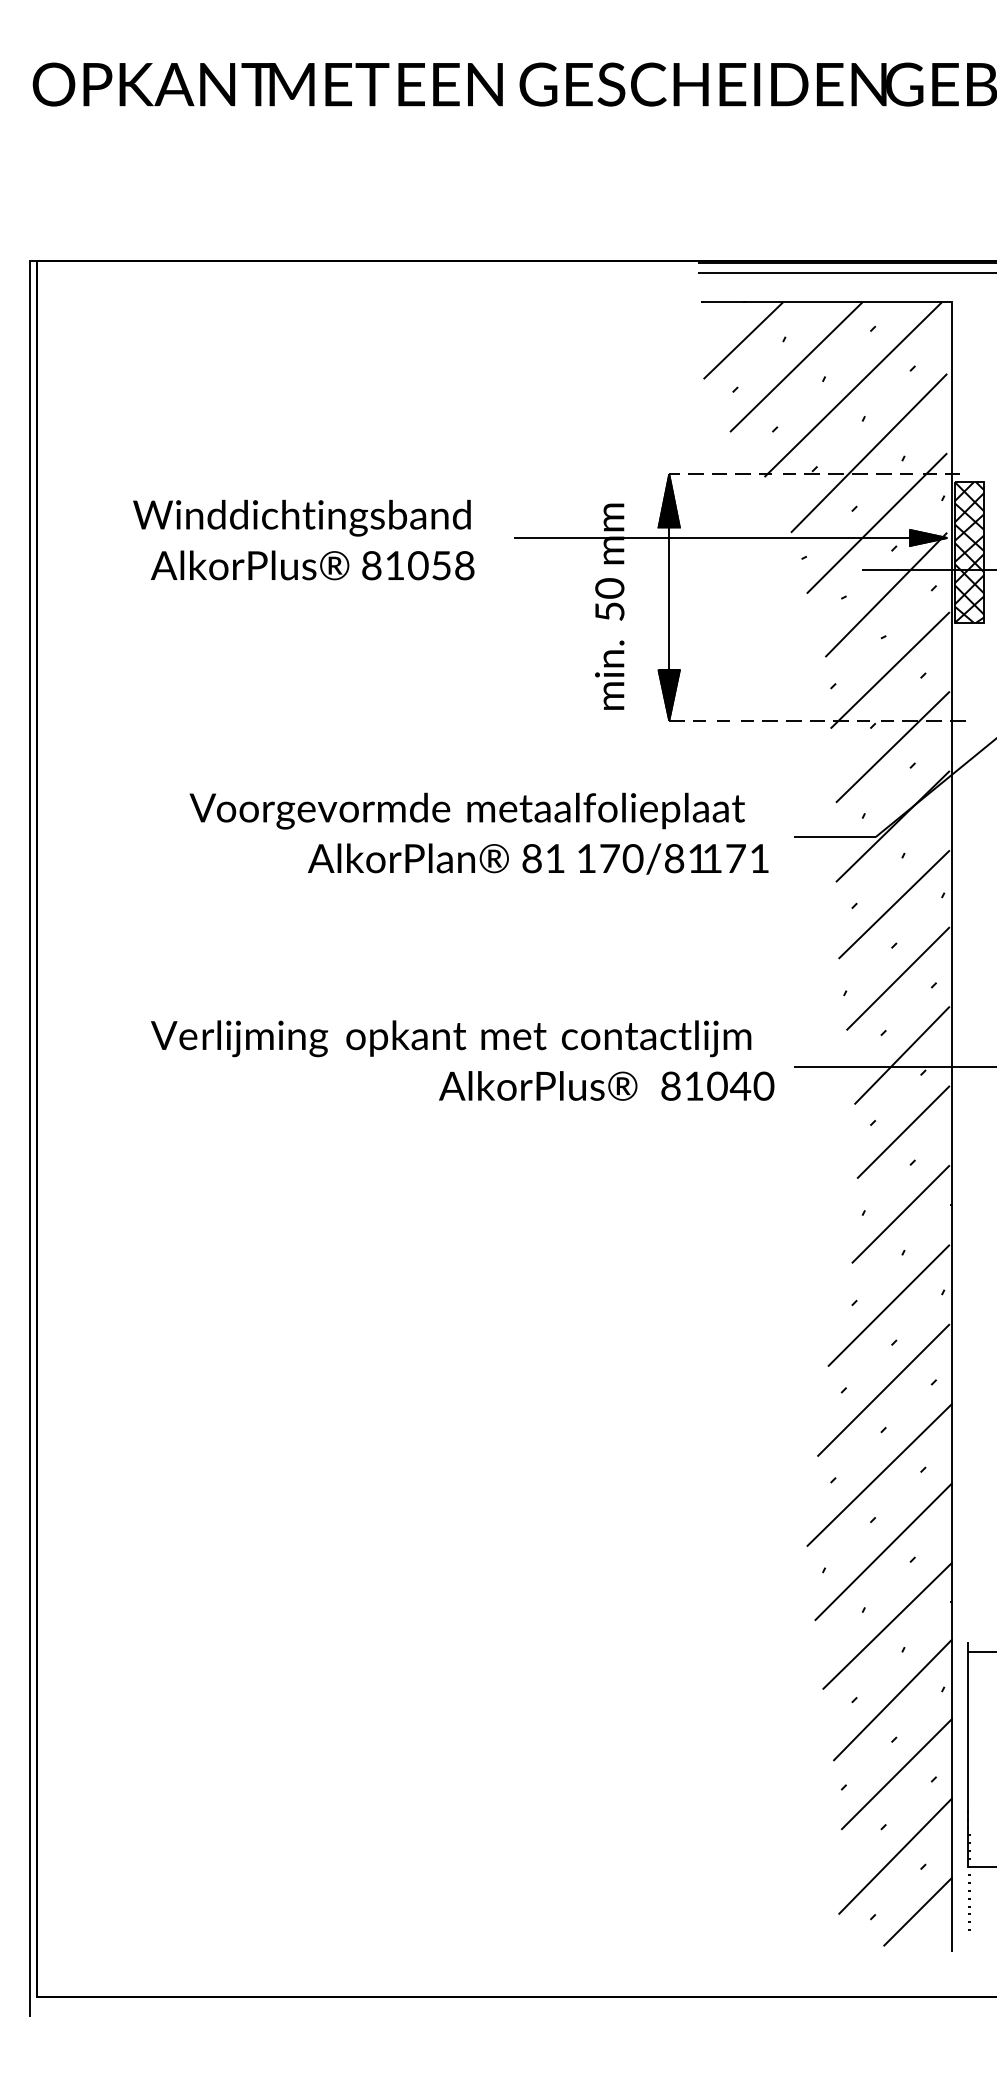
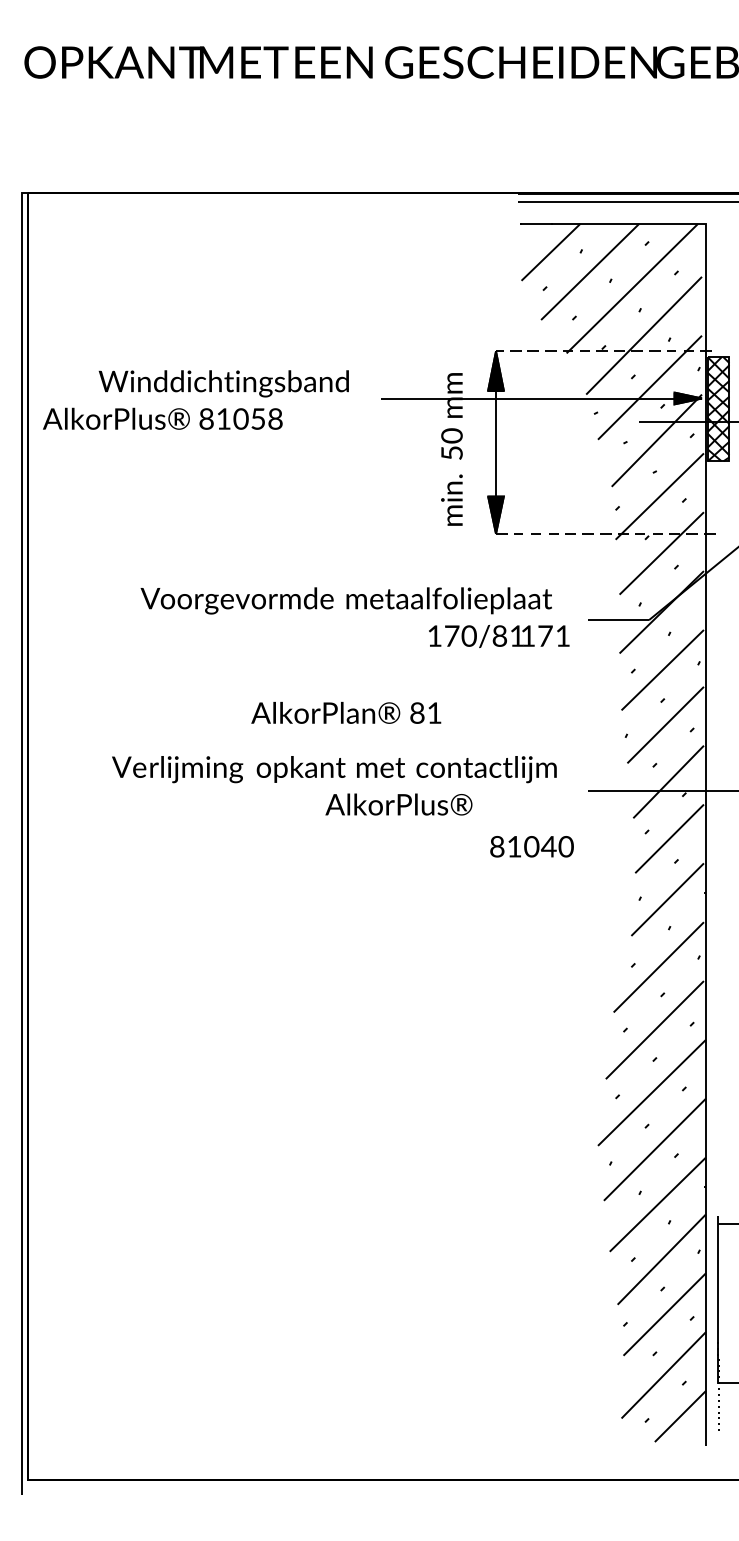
text: (312, 564) -> (162, 418), moved
text: (436, 857) -> (346, 712), moved
text: (717, 1085) -> (531, 846), moved

